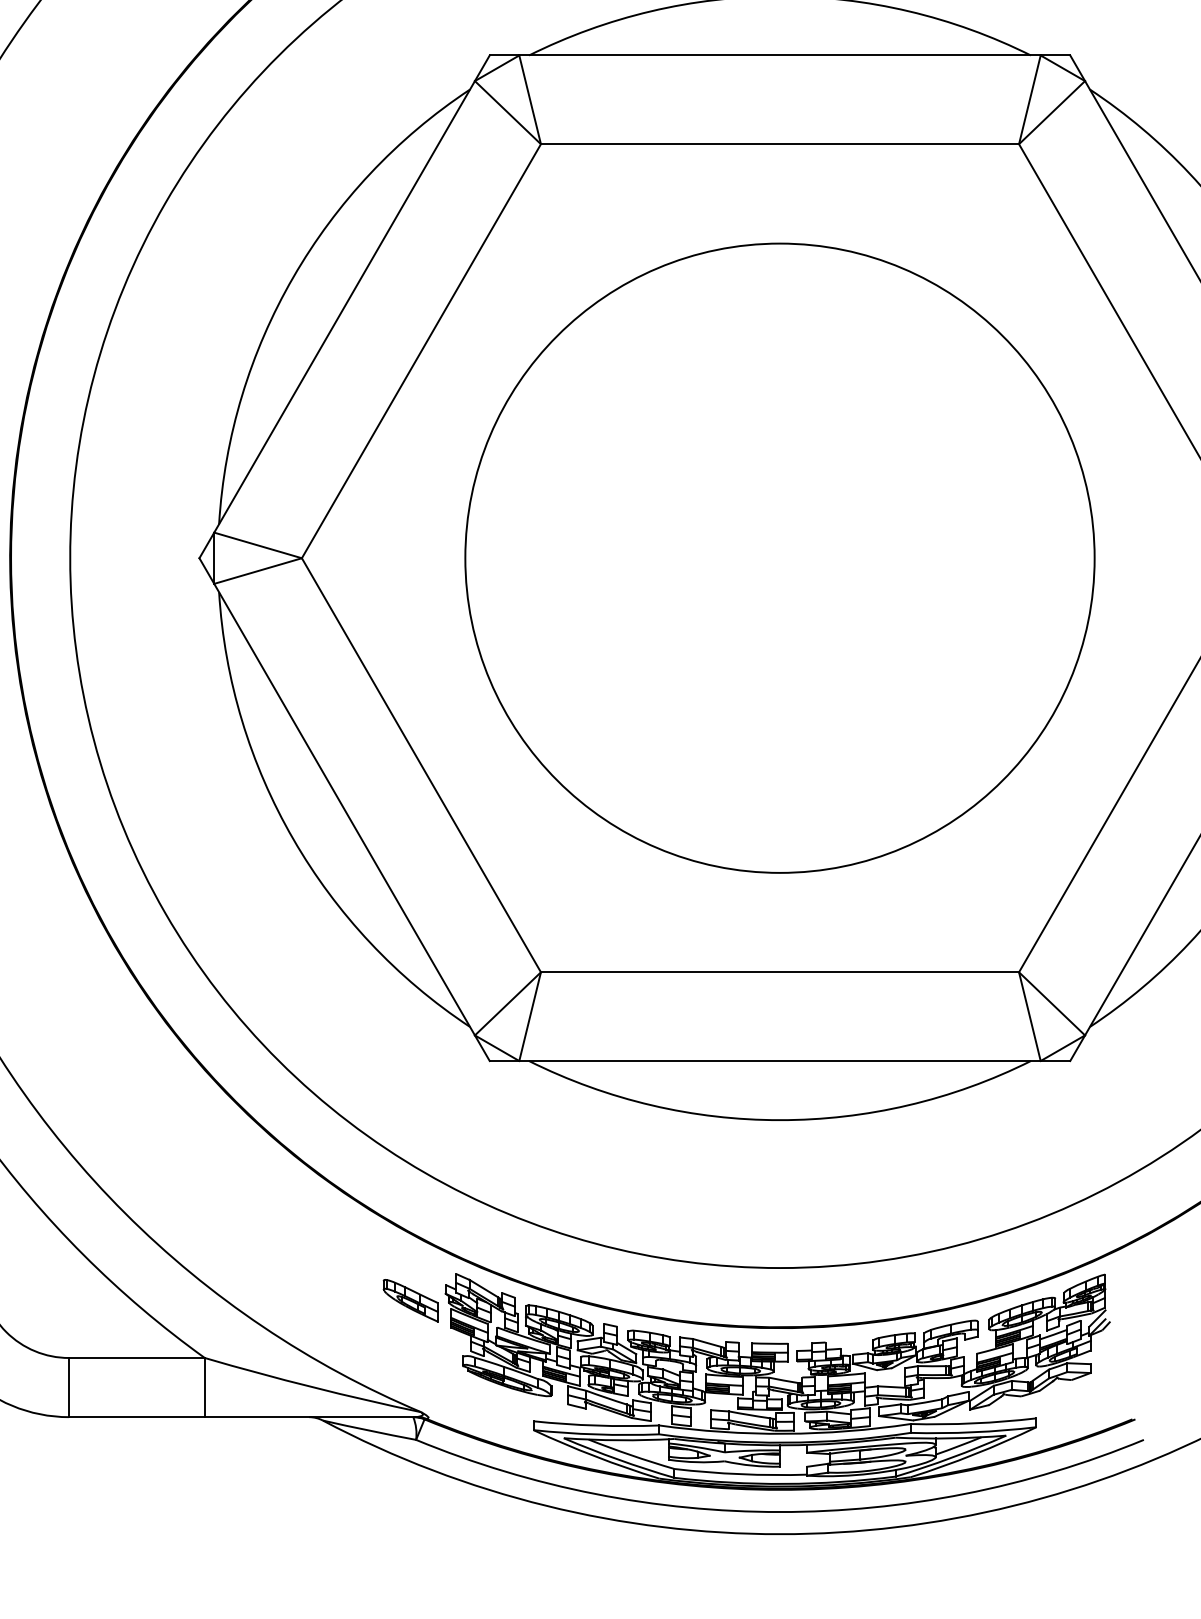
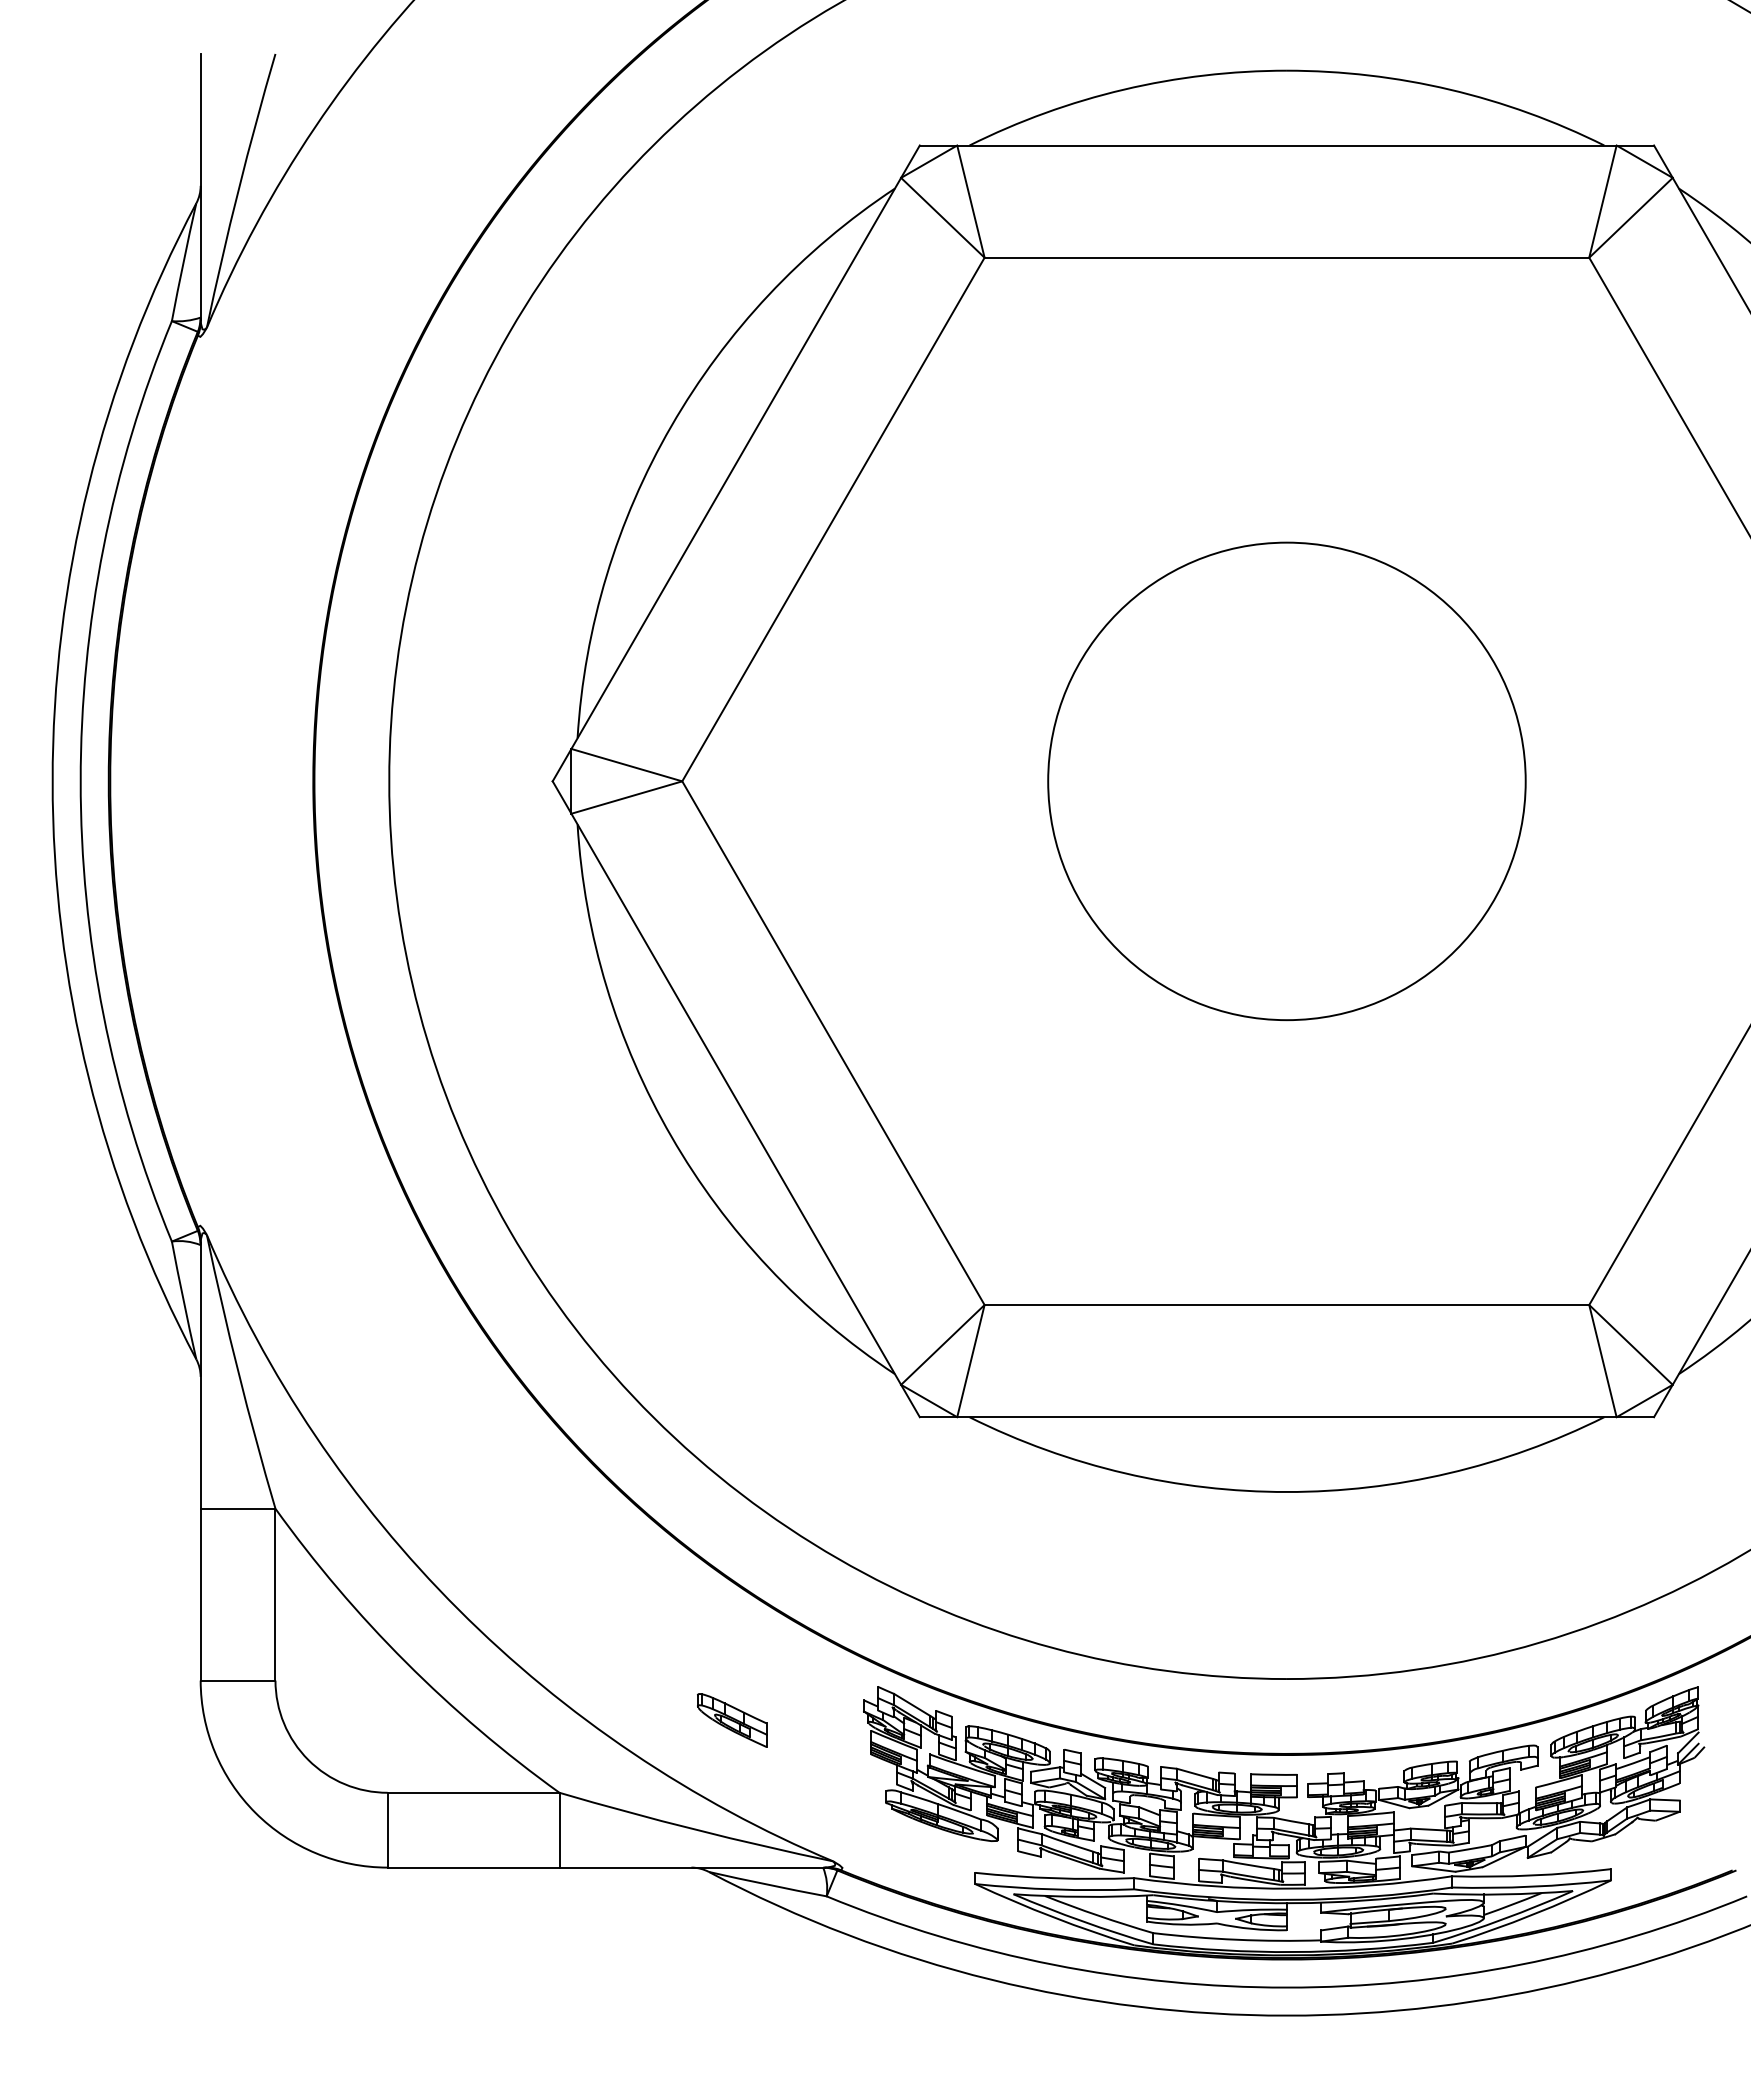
circle: (779, 558) -> (1286, 781), size x0.6
part: (411, 1300) -> (732, 1720), moved

